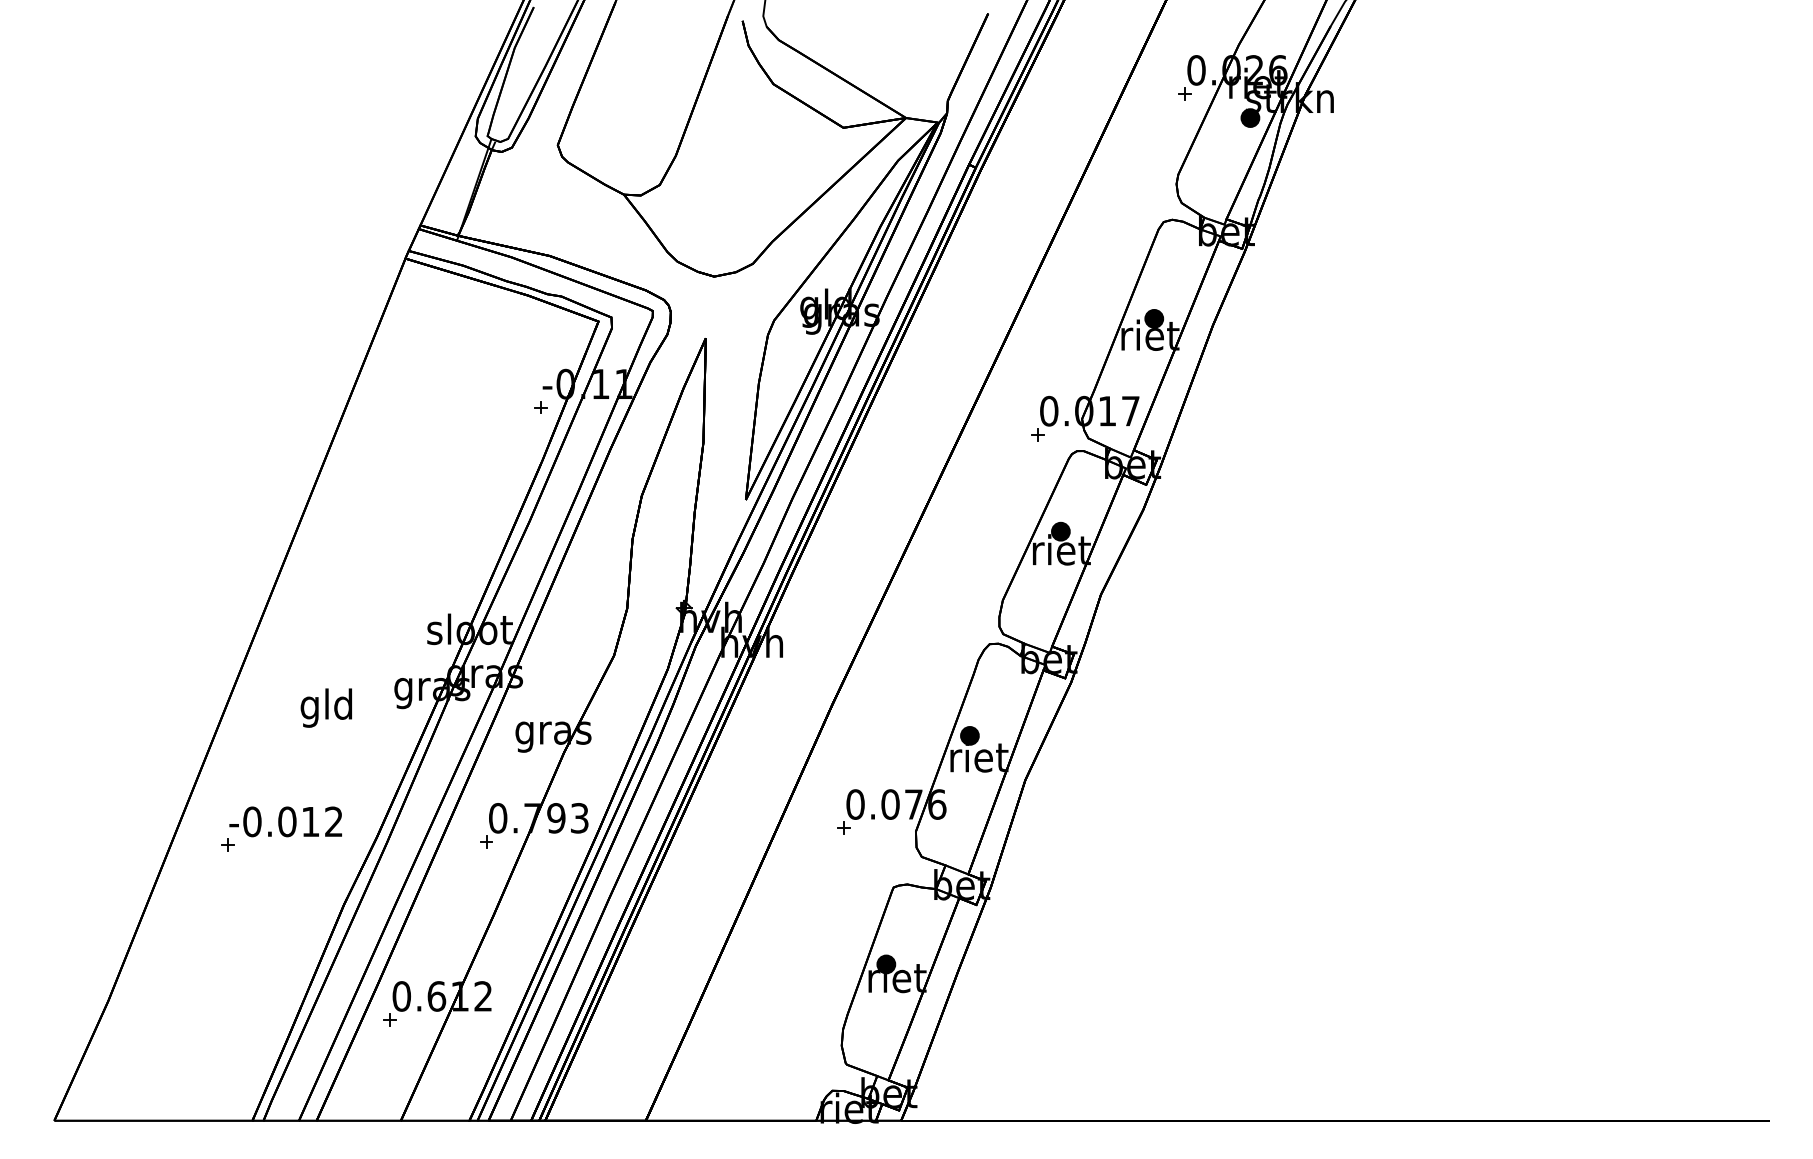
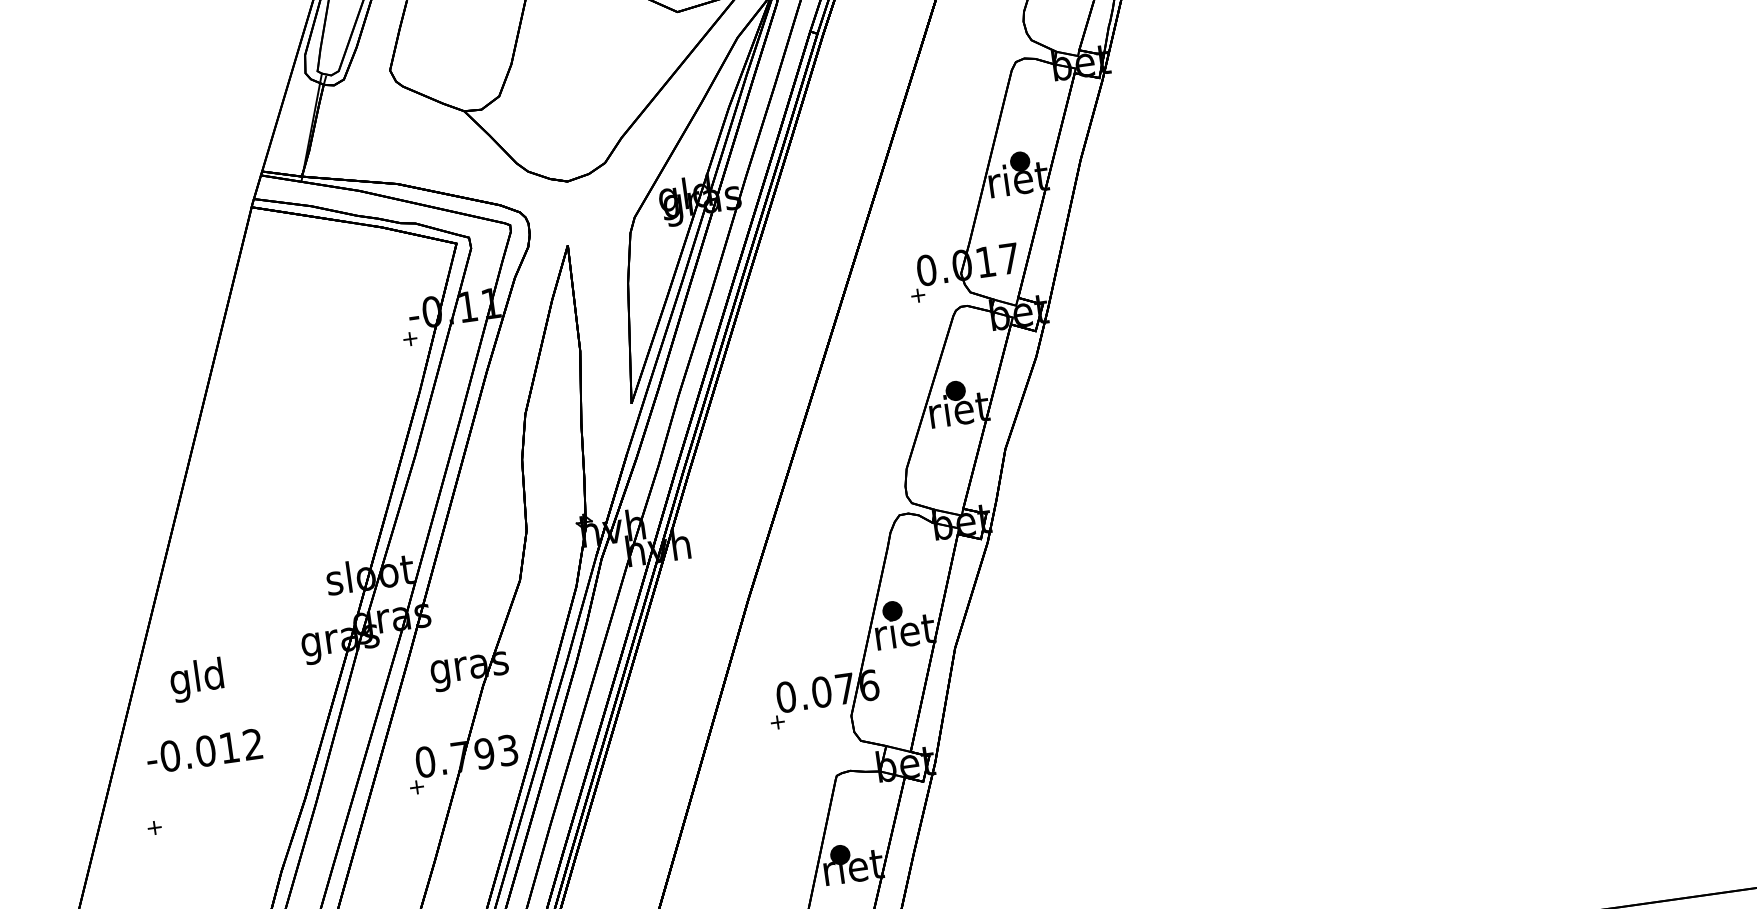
text: (325, 707) -> (195, 679), moved
text: (285, 821) -> (203, 750), moved

